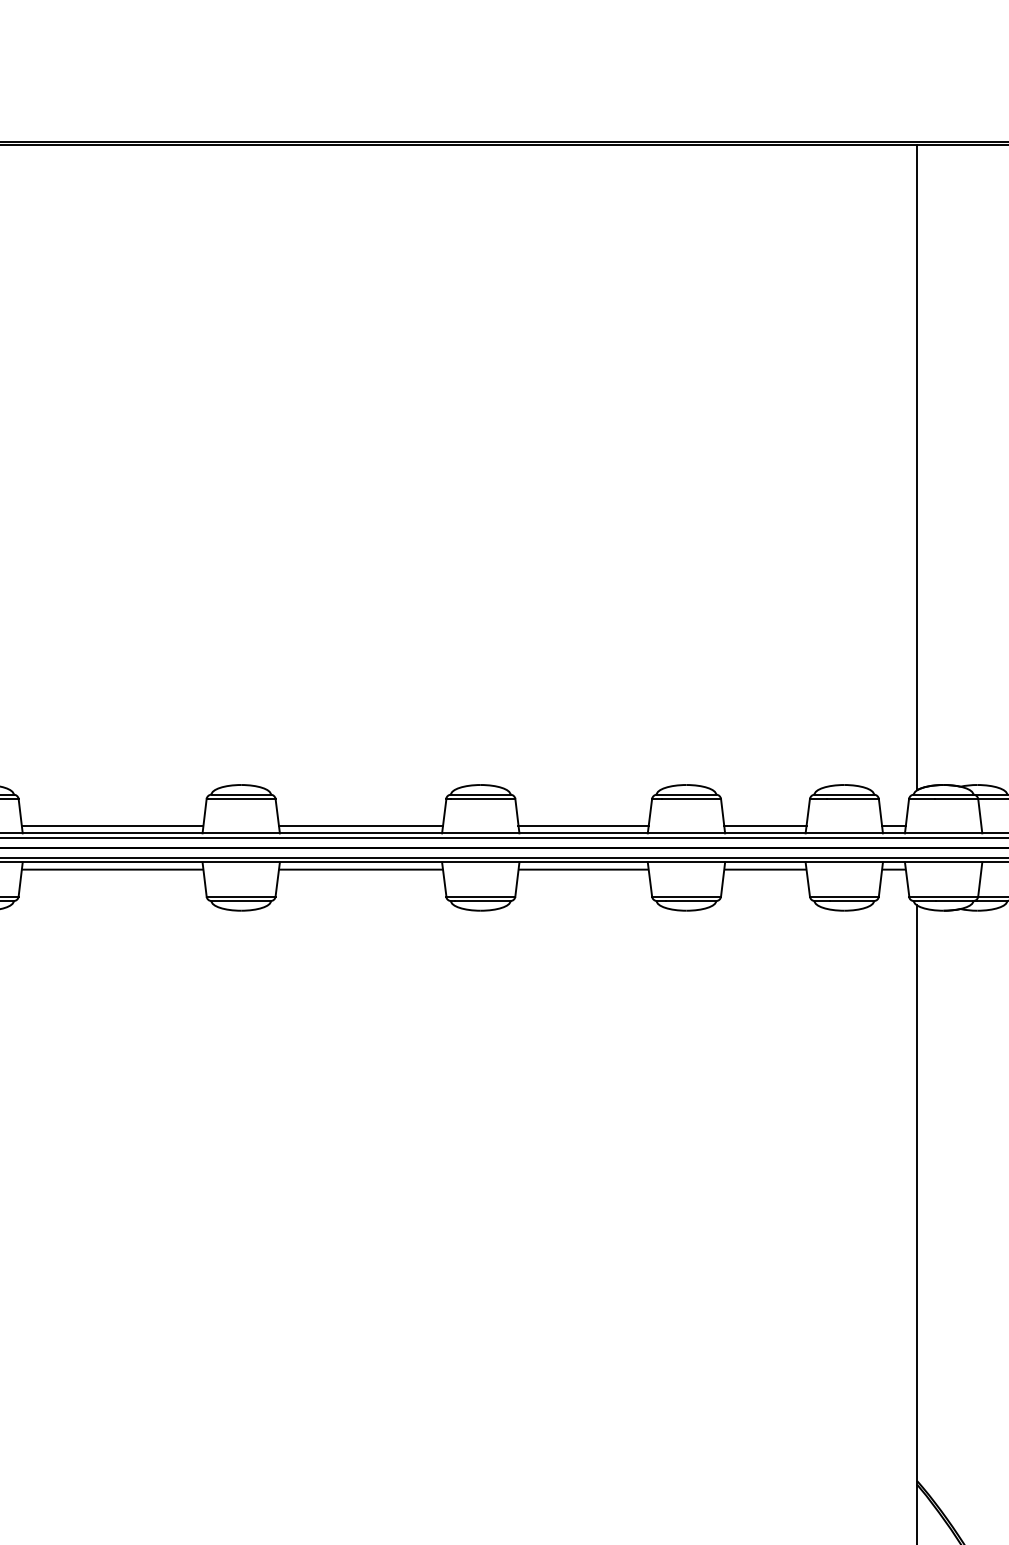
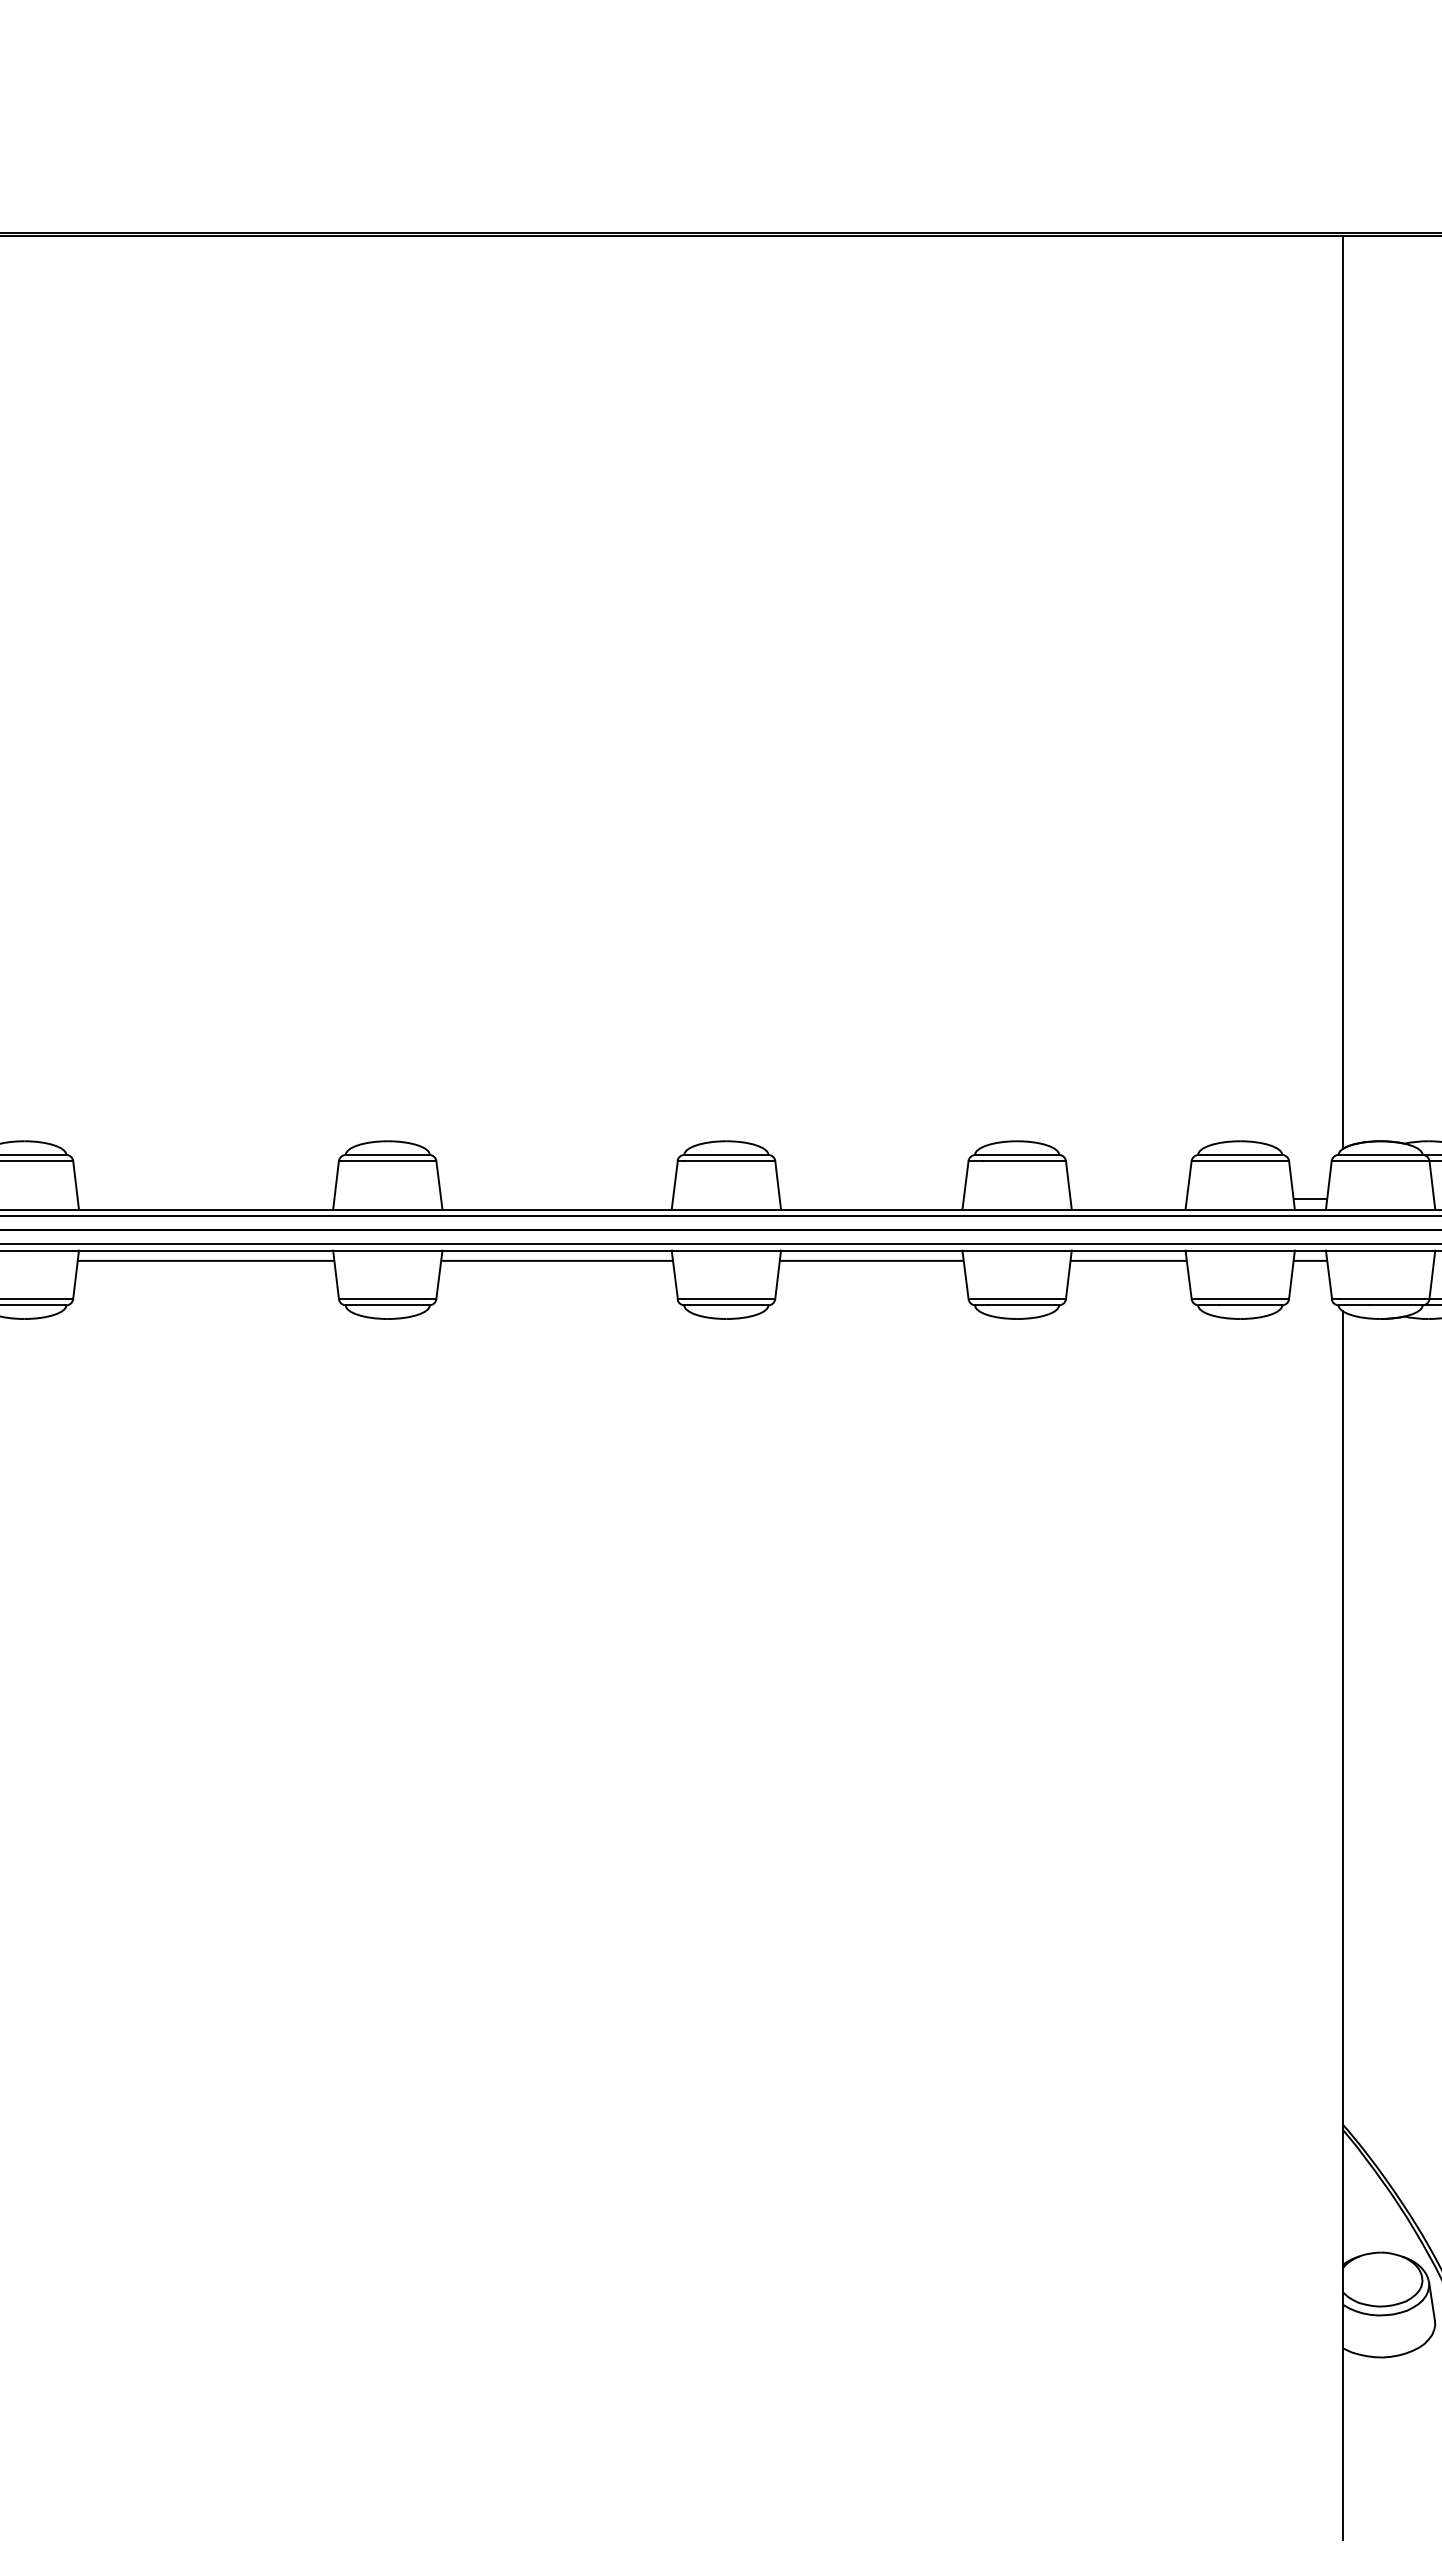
line: (112, 826) -> (205, 1199), removed
line: (361, 826) -> (557, 1199), removed
line: (583, 826) -> (871, 1199), removed
line: (765, 826) -> (1128, 1199), removed

